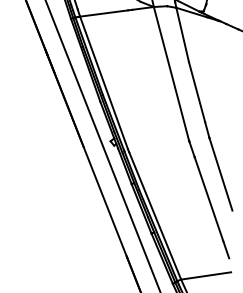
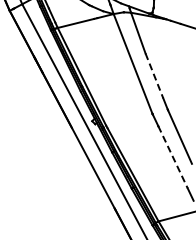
line: (197, 93) -> (154, 76), solid -> dashed
line: (209, 199) -> (173, 157), solid -> dashed

